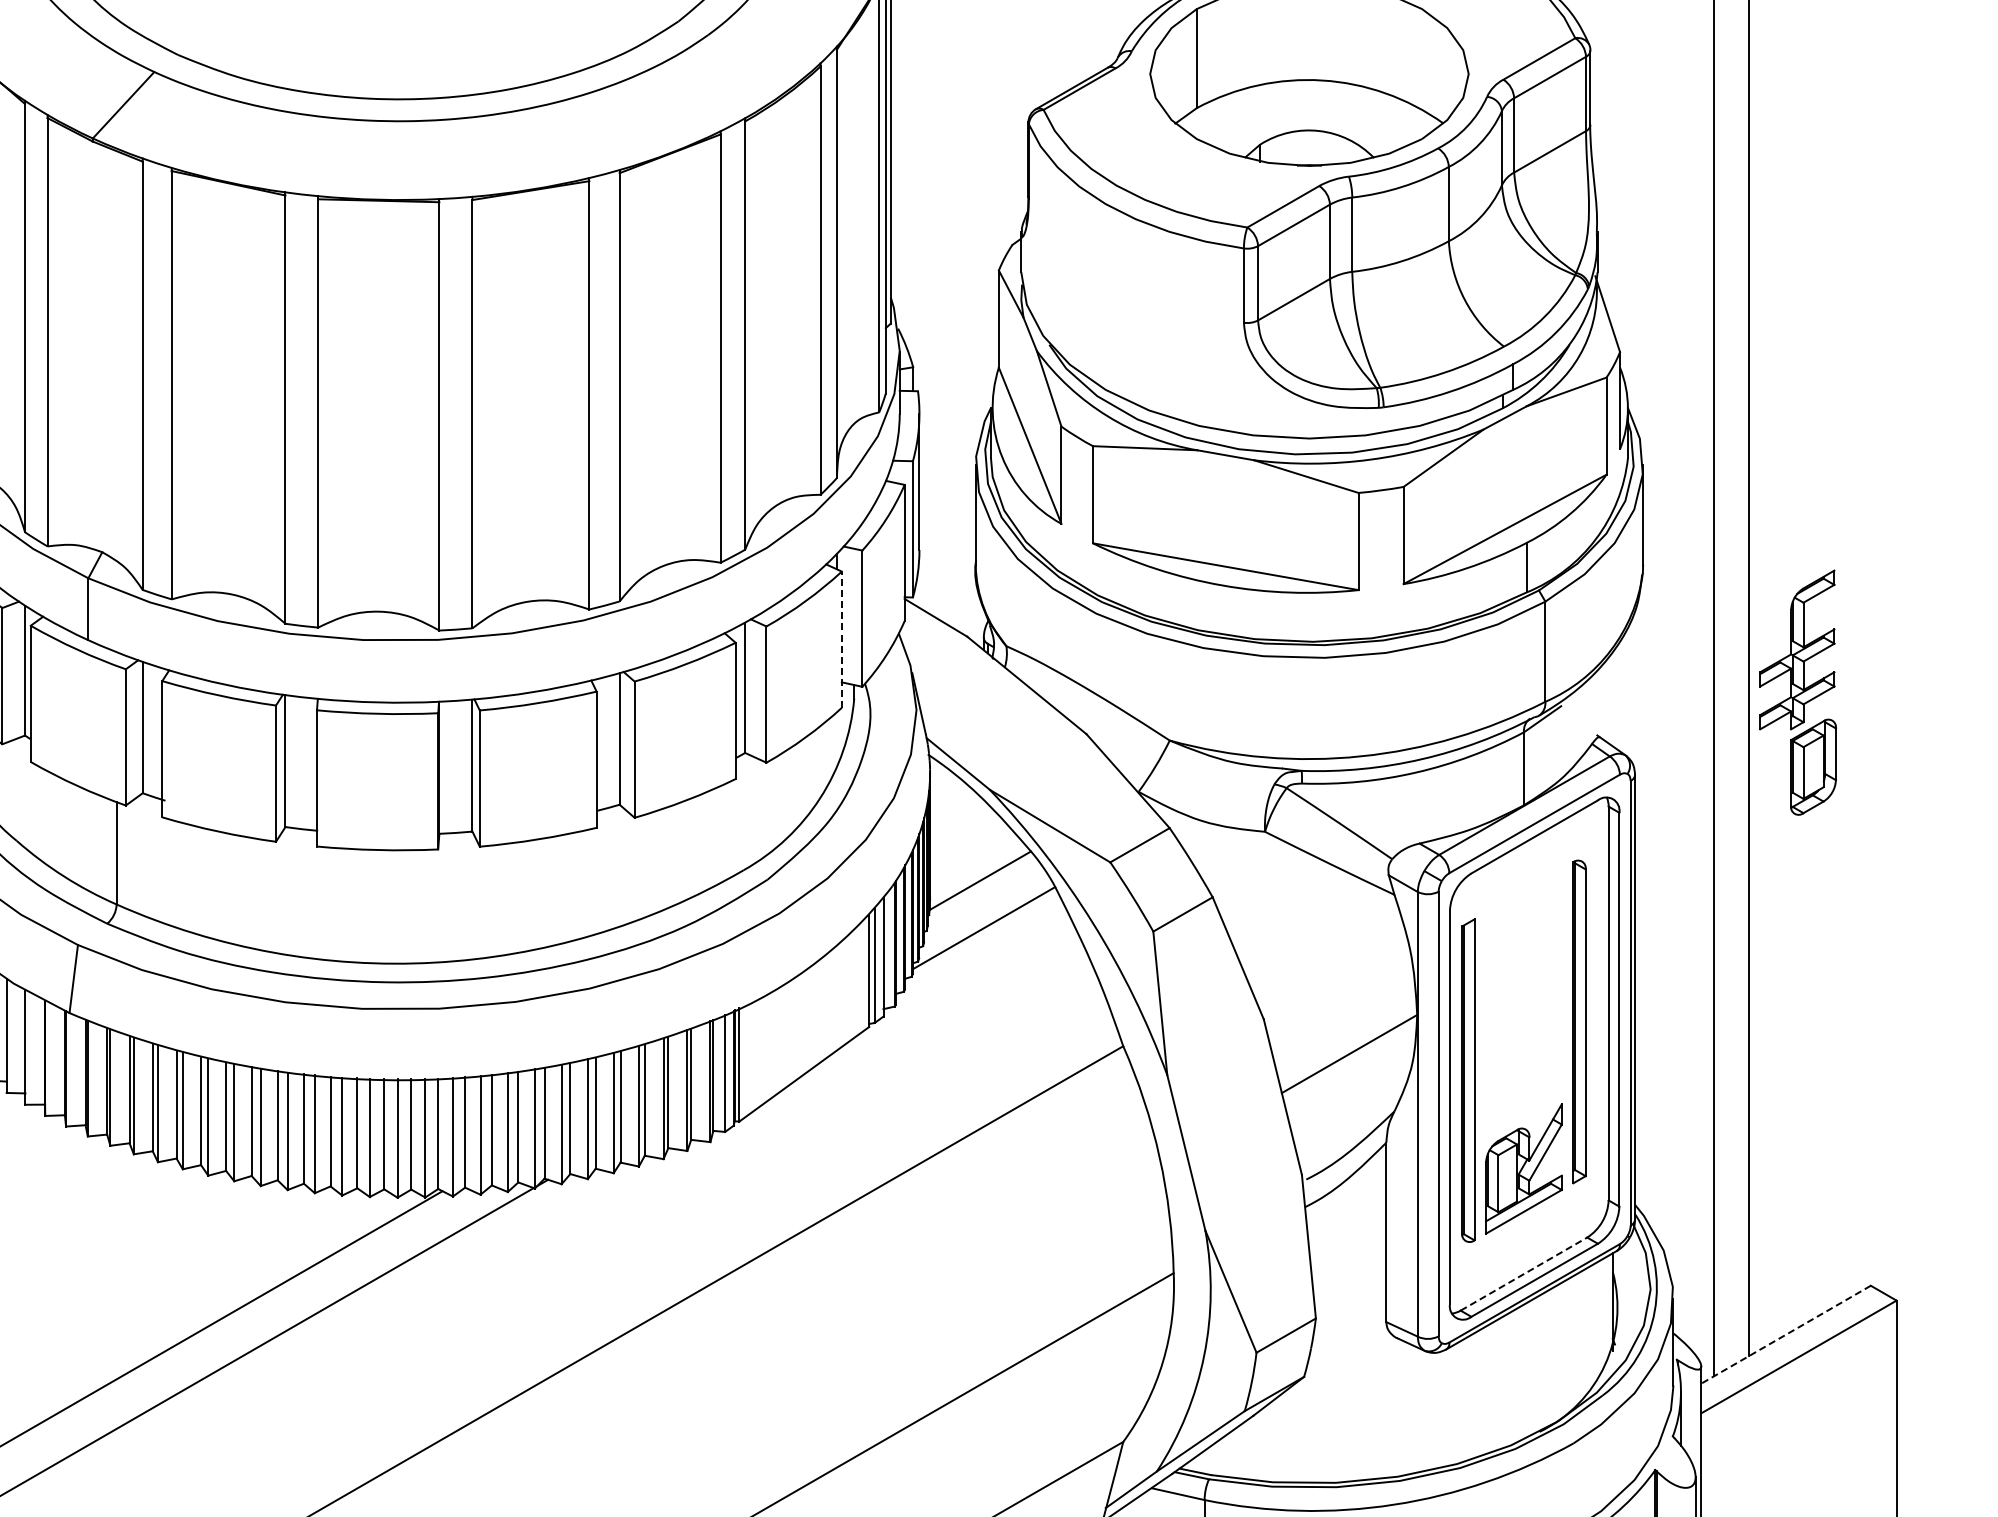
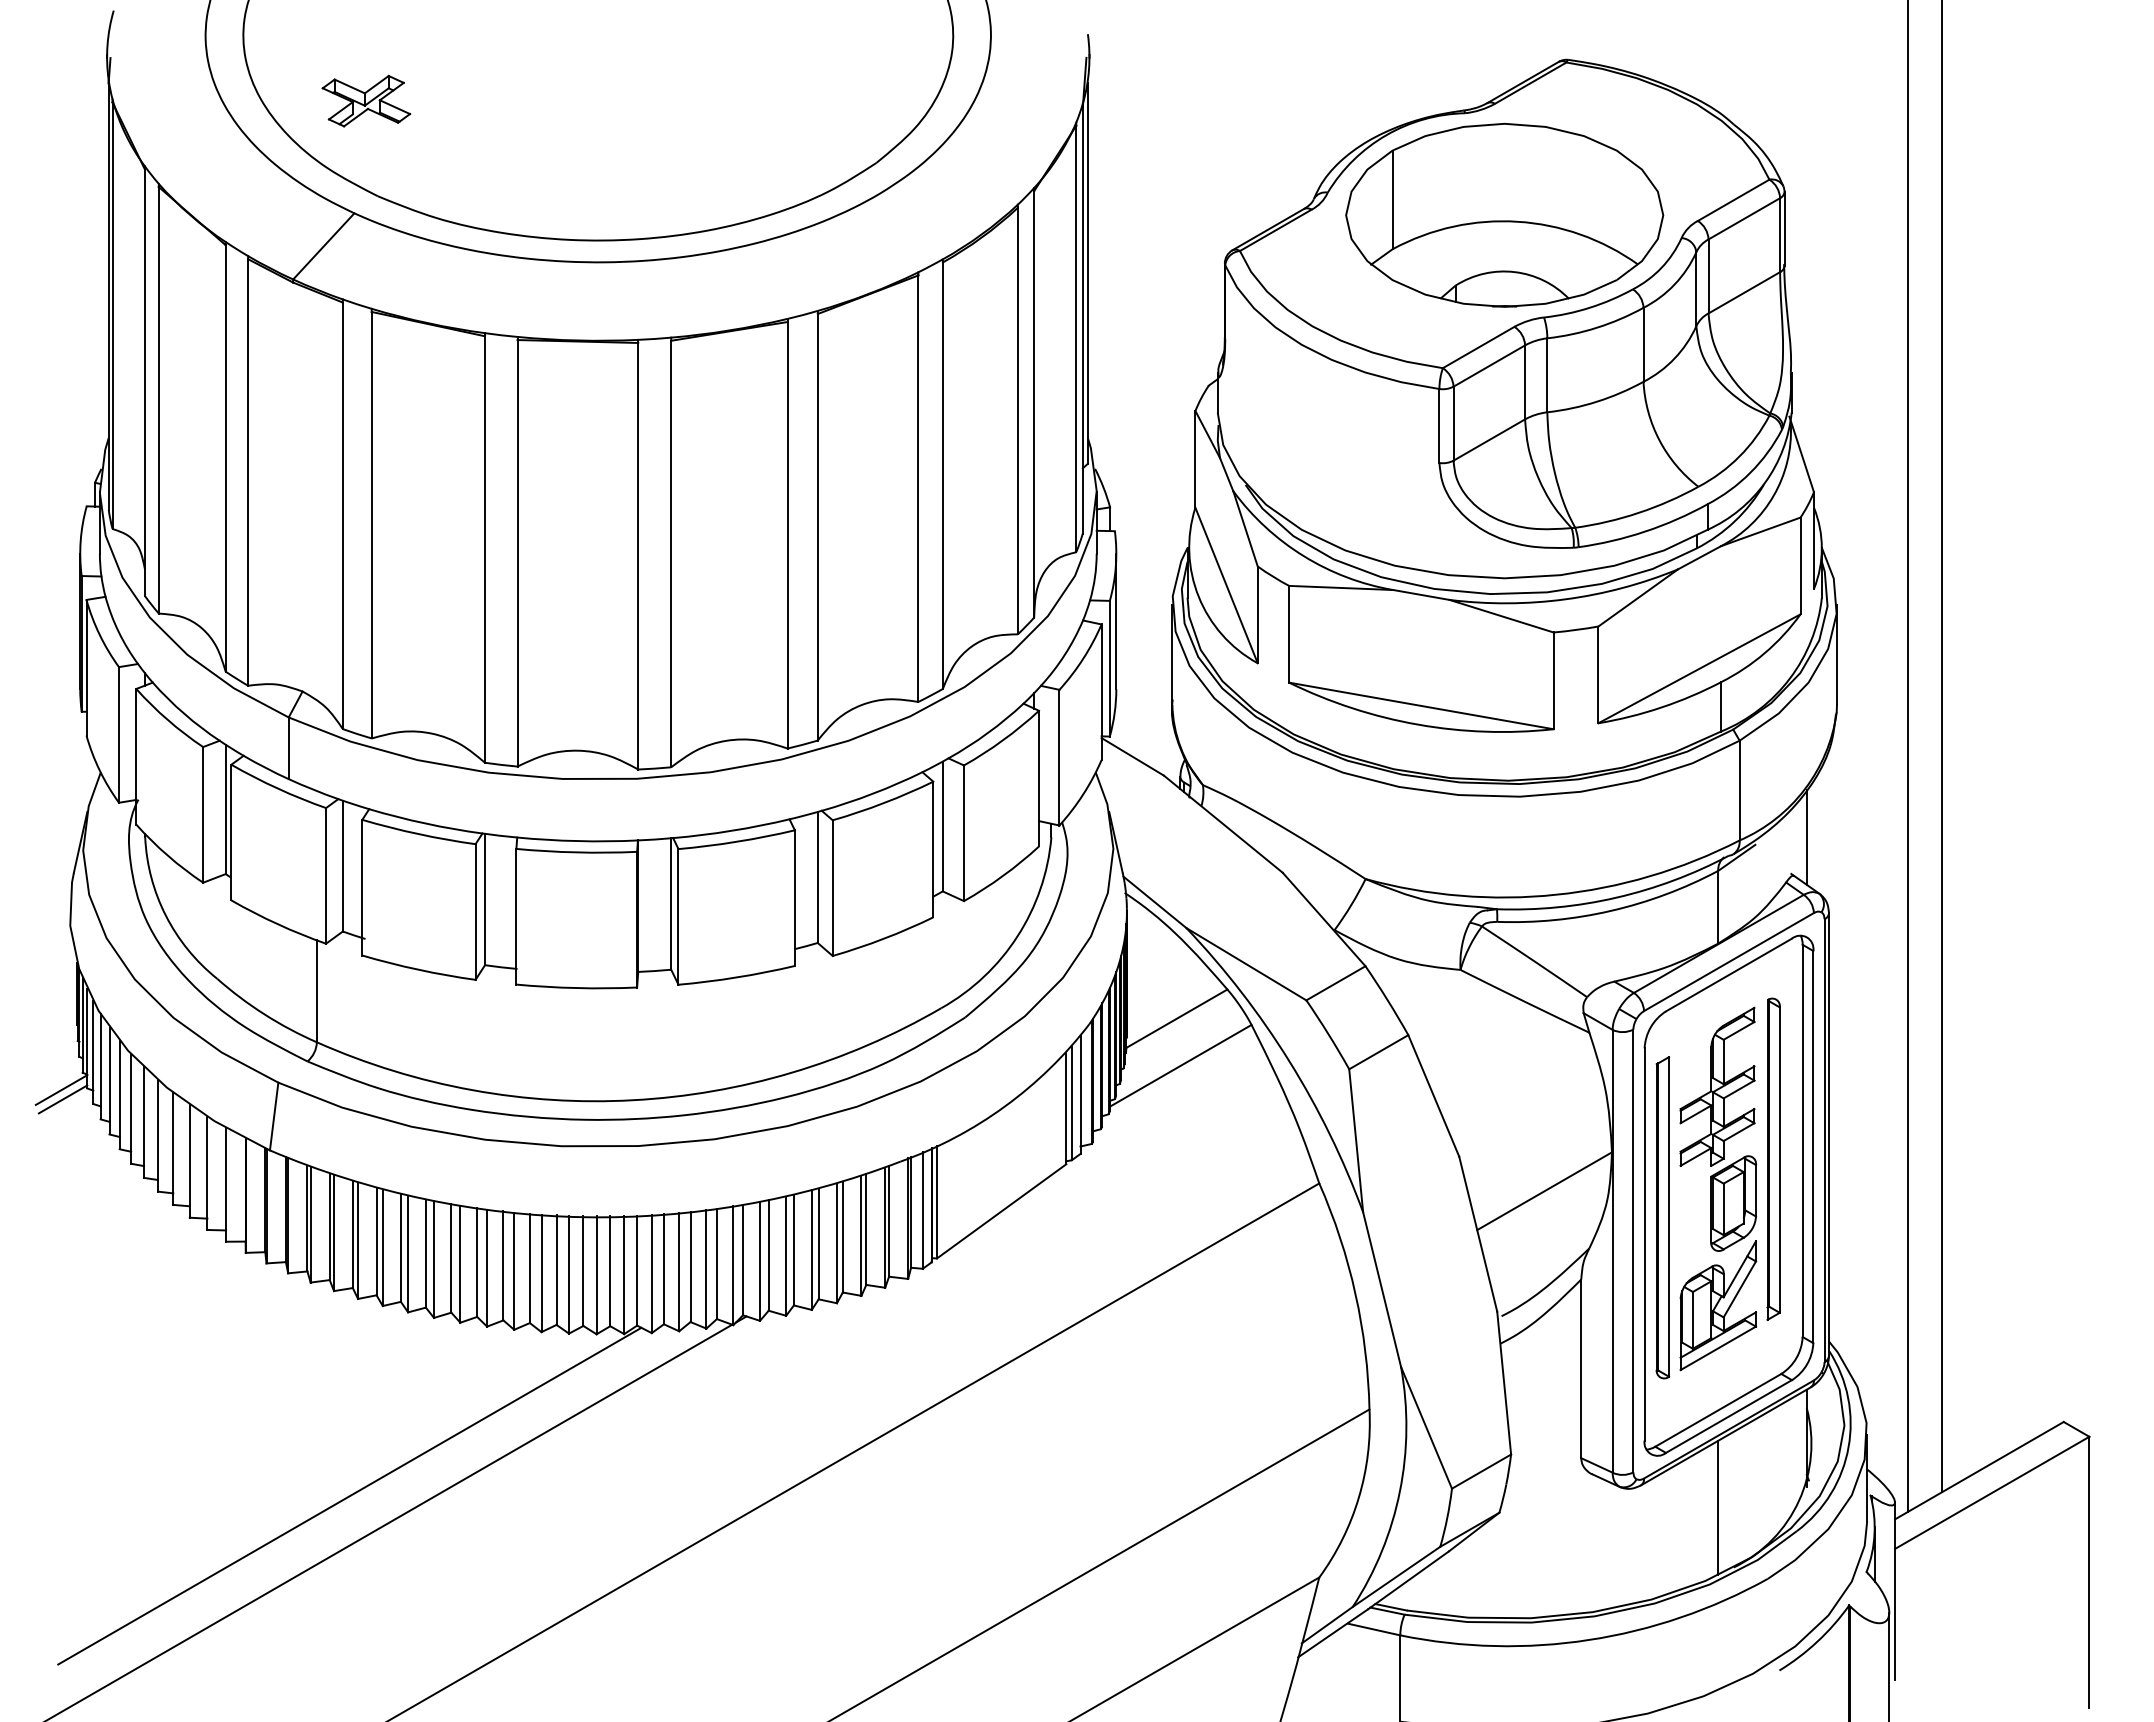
line: (842, 639) -> (1039, 778), dashed -> solid
part: (1797, 691) -> (1717, 1128), moved
line: (1612, 697) -> (1806, 836), added
line: (1524, 1274) -> (1718, 1410), dashed -> solid
line: (1785, 1334) -> (1978, 1470), dashed -> solid
line: (1524, 1371) -> (1718, 1507), added

